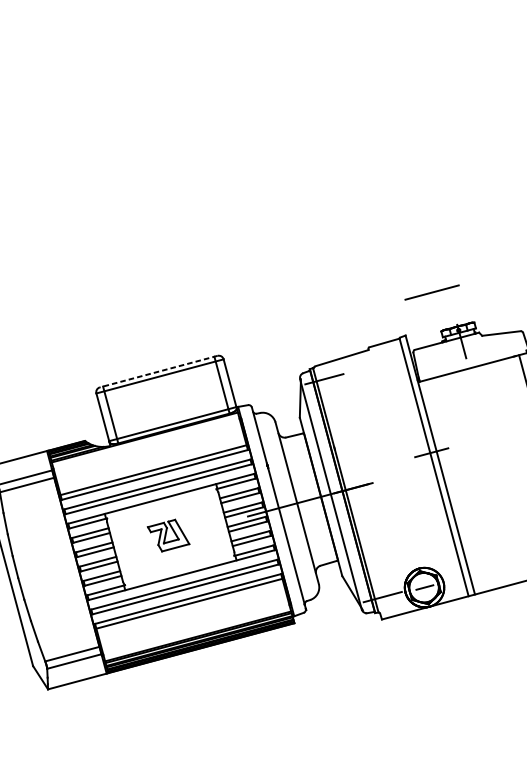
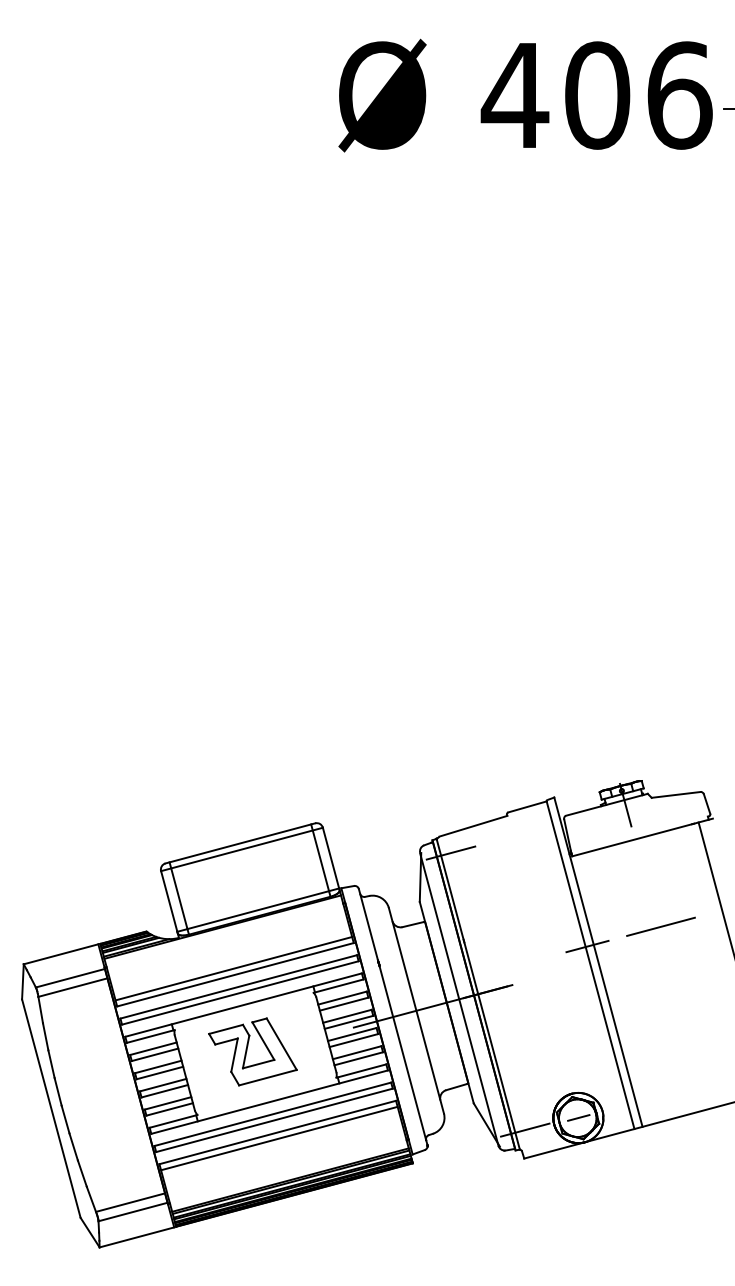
line: (431, 292) -> (660, 926), moved
line: (158, 371) -> (239, 843), dashed -> solid
part: (168, 535) -> (252, 1051), size x1.67

